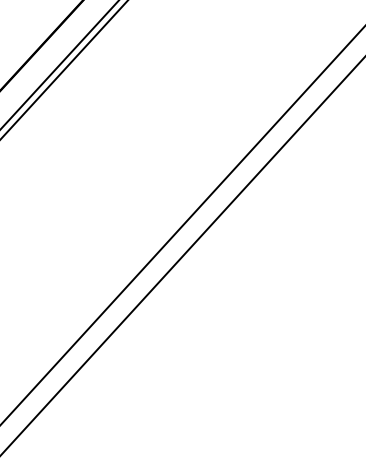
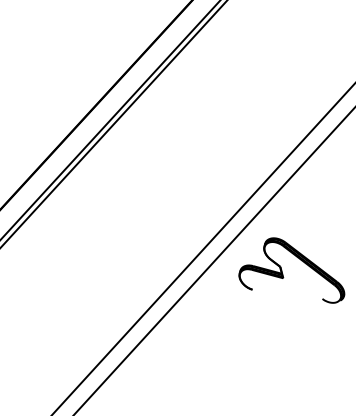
part: (262, 282) -> (283, 274), added

